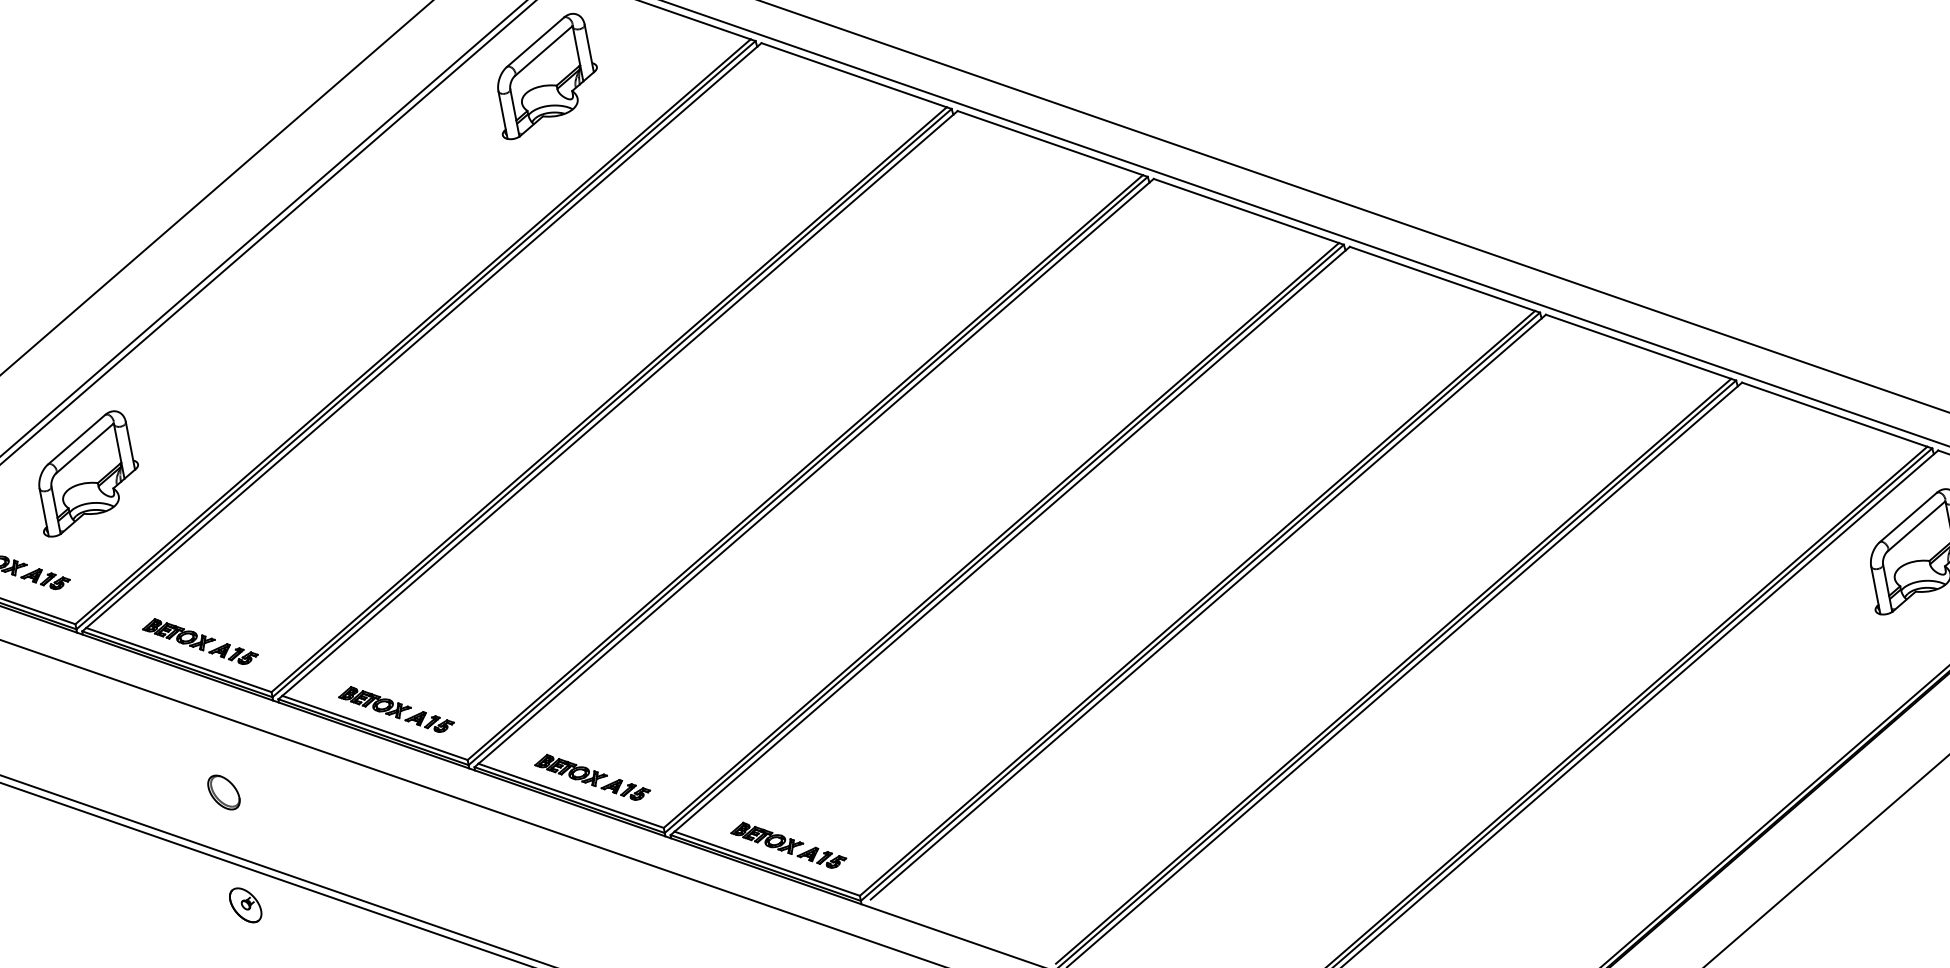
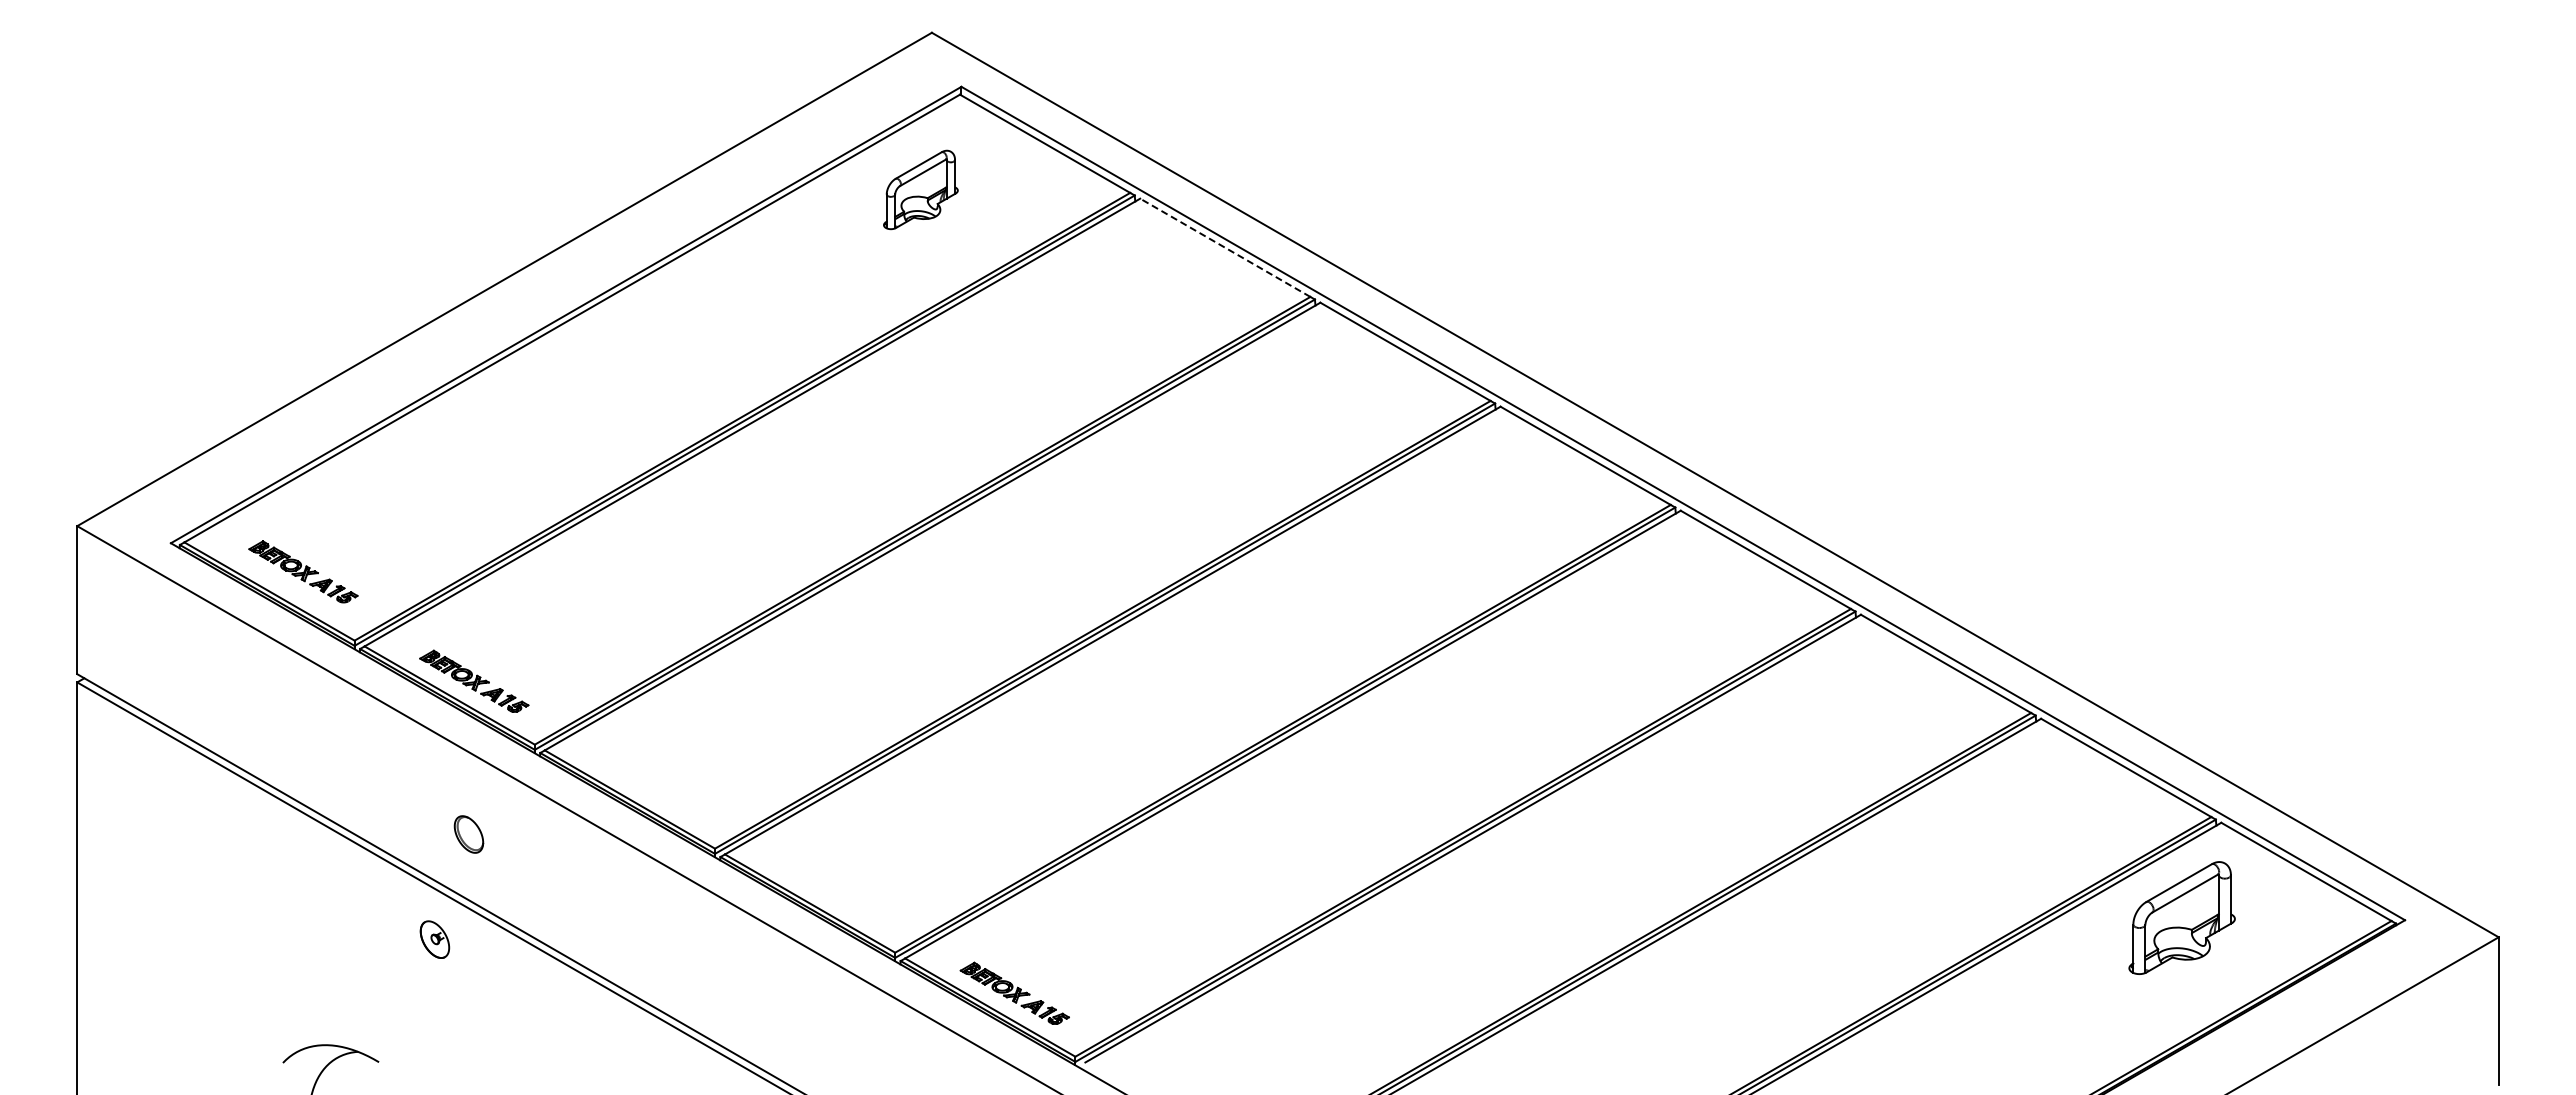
part: (544, 75) -> (920, 189), size x0.7
line: (853, 75) -> (1224, 247), solid -> dashed
part: (85, 473) -> (393, 494), removed
part: (396, 708) -> (654, 784), removed
part: (592, 776) -> (834, 888), removed
part: (245, 905) -> (434, 939), moved

